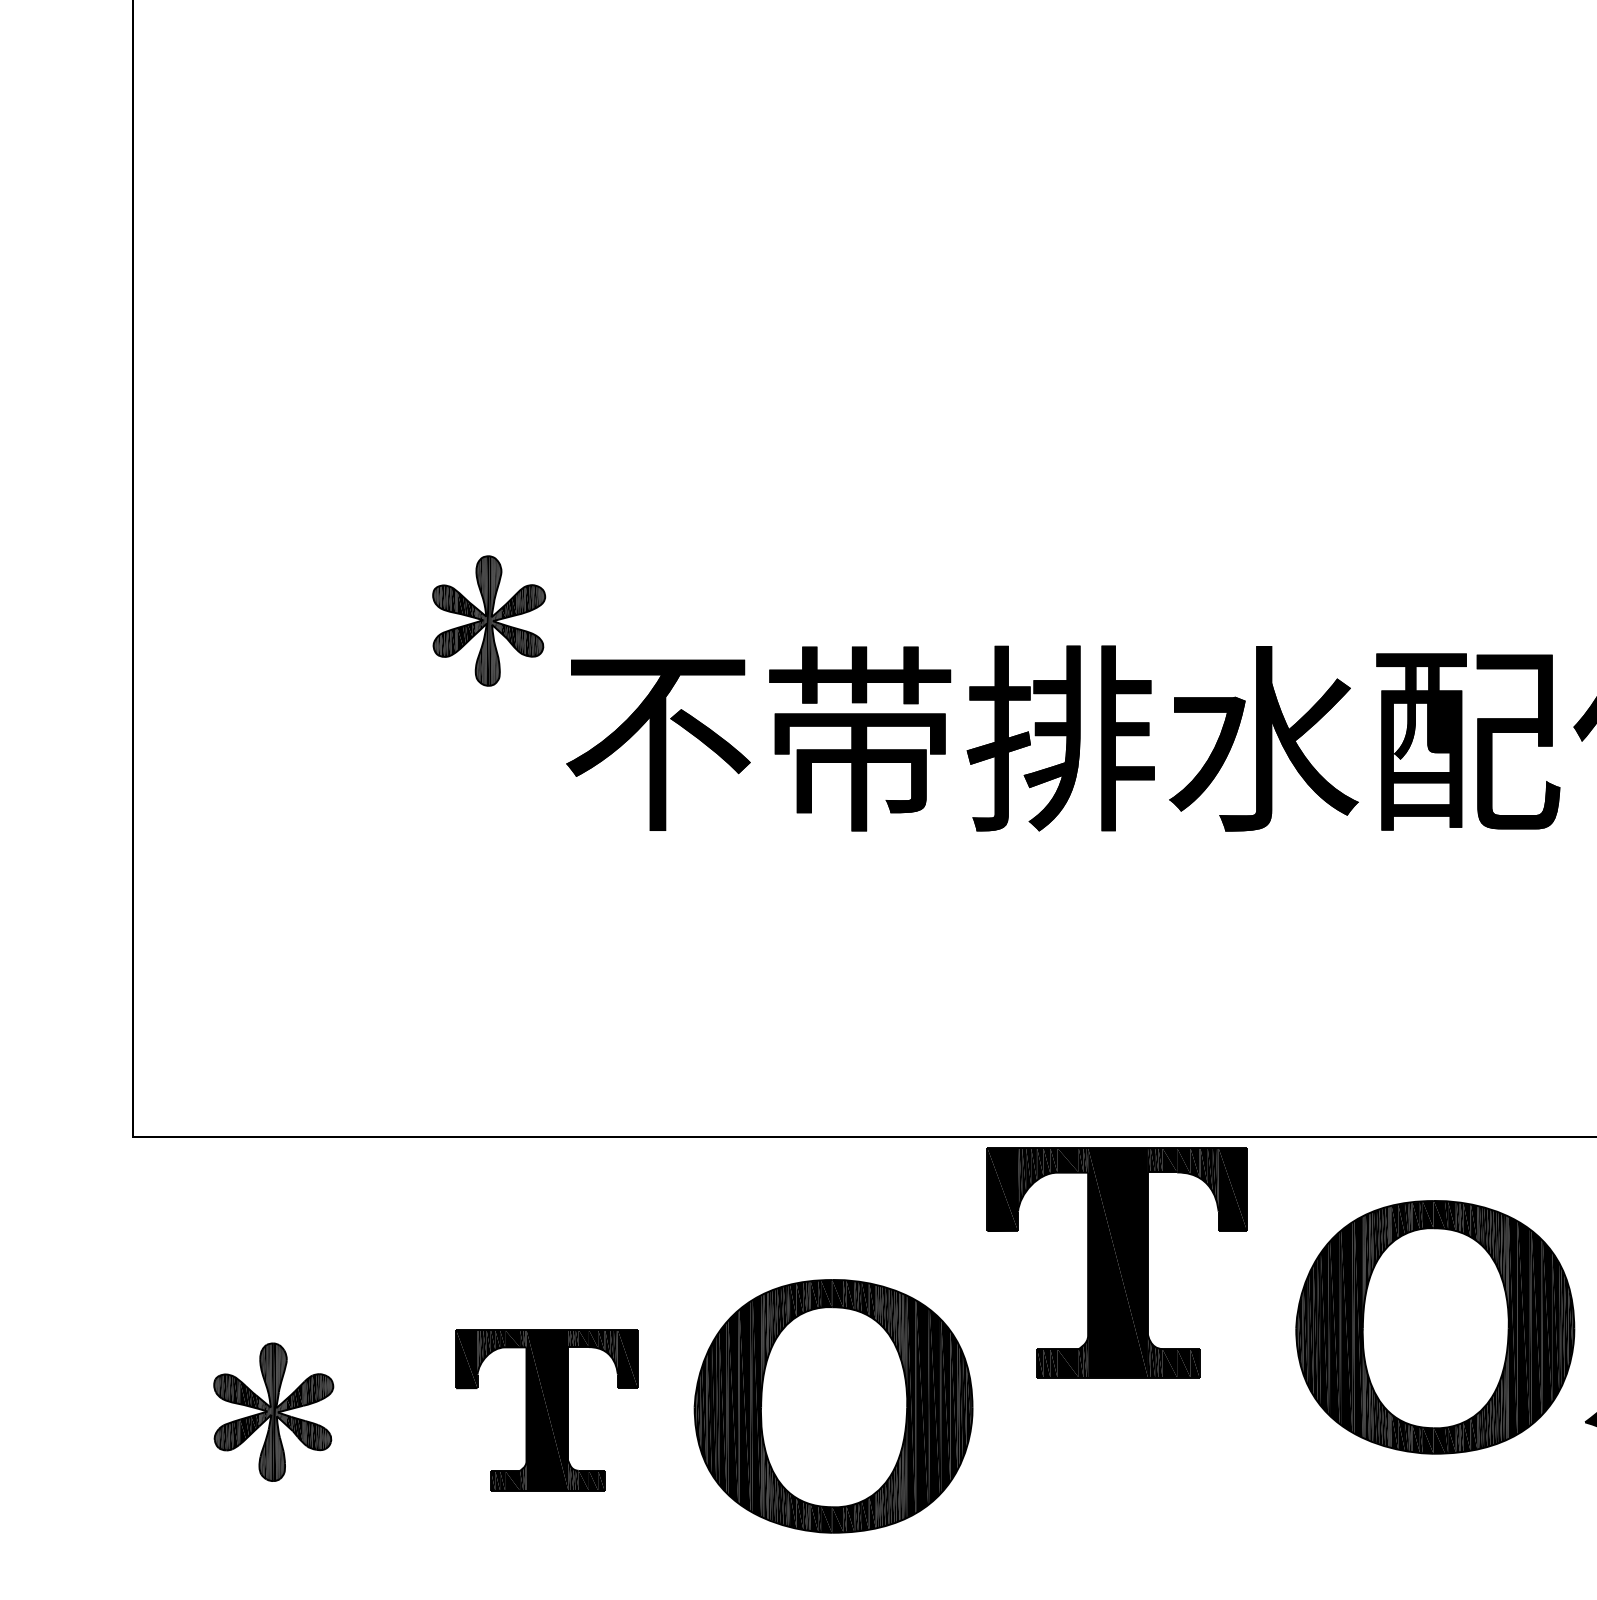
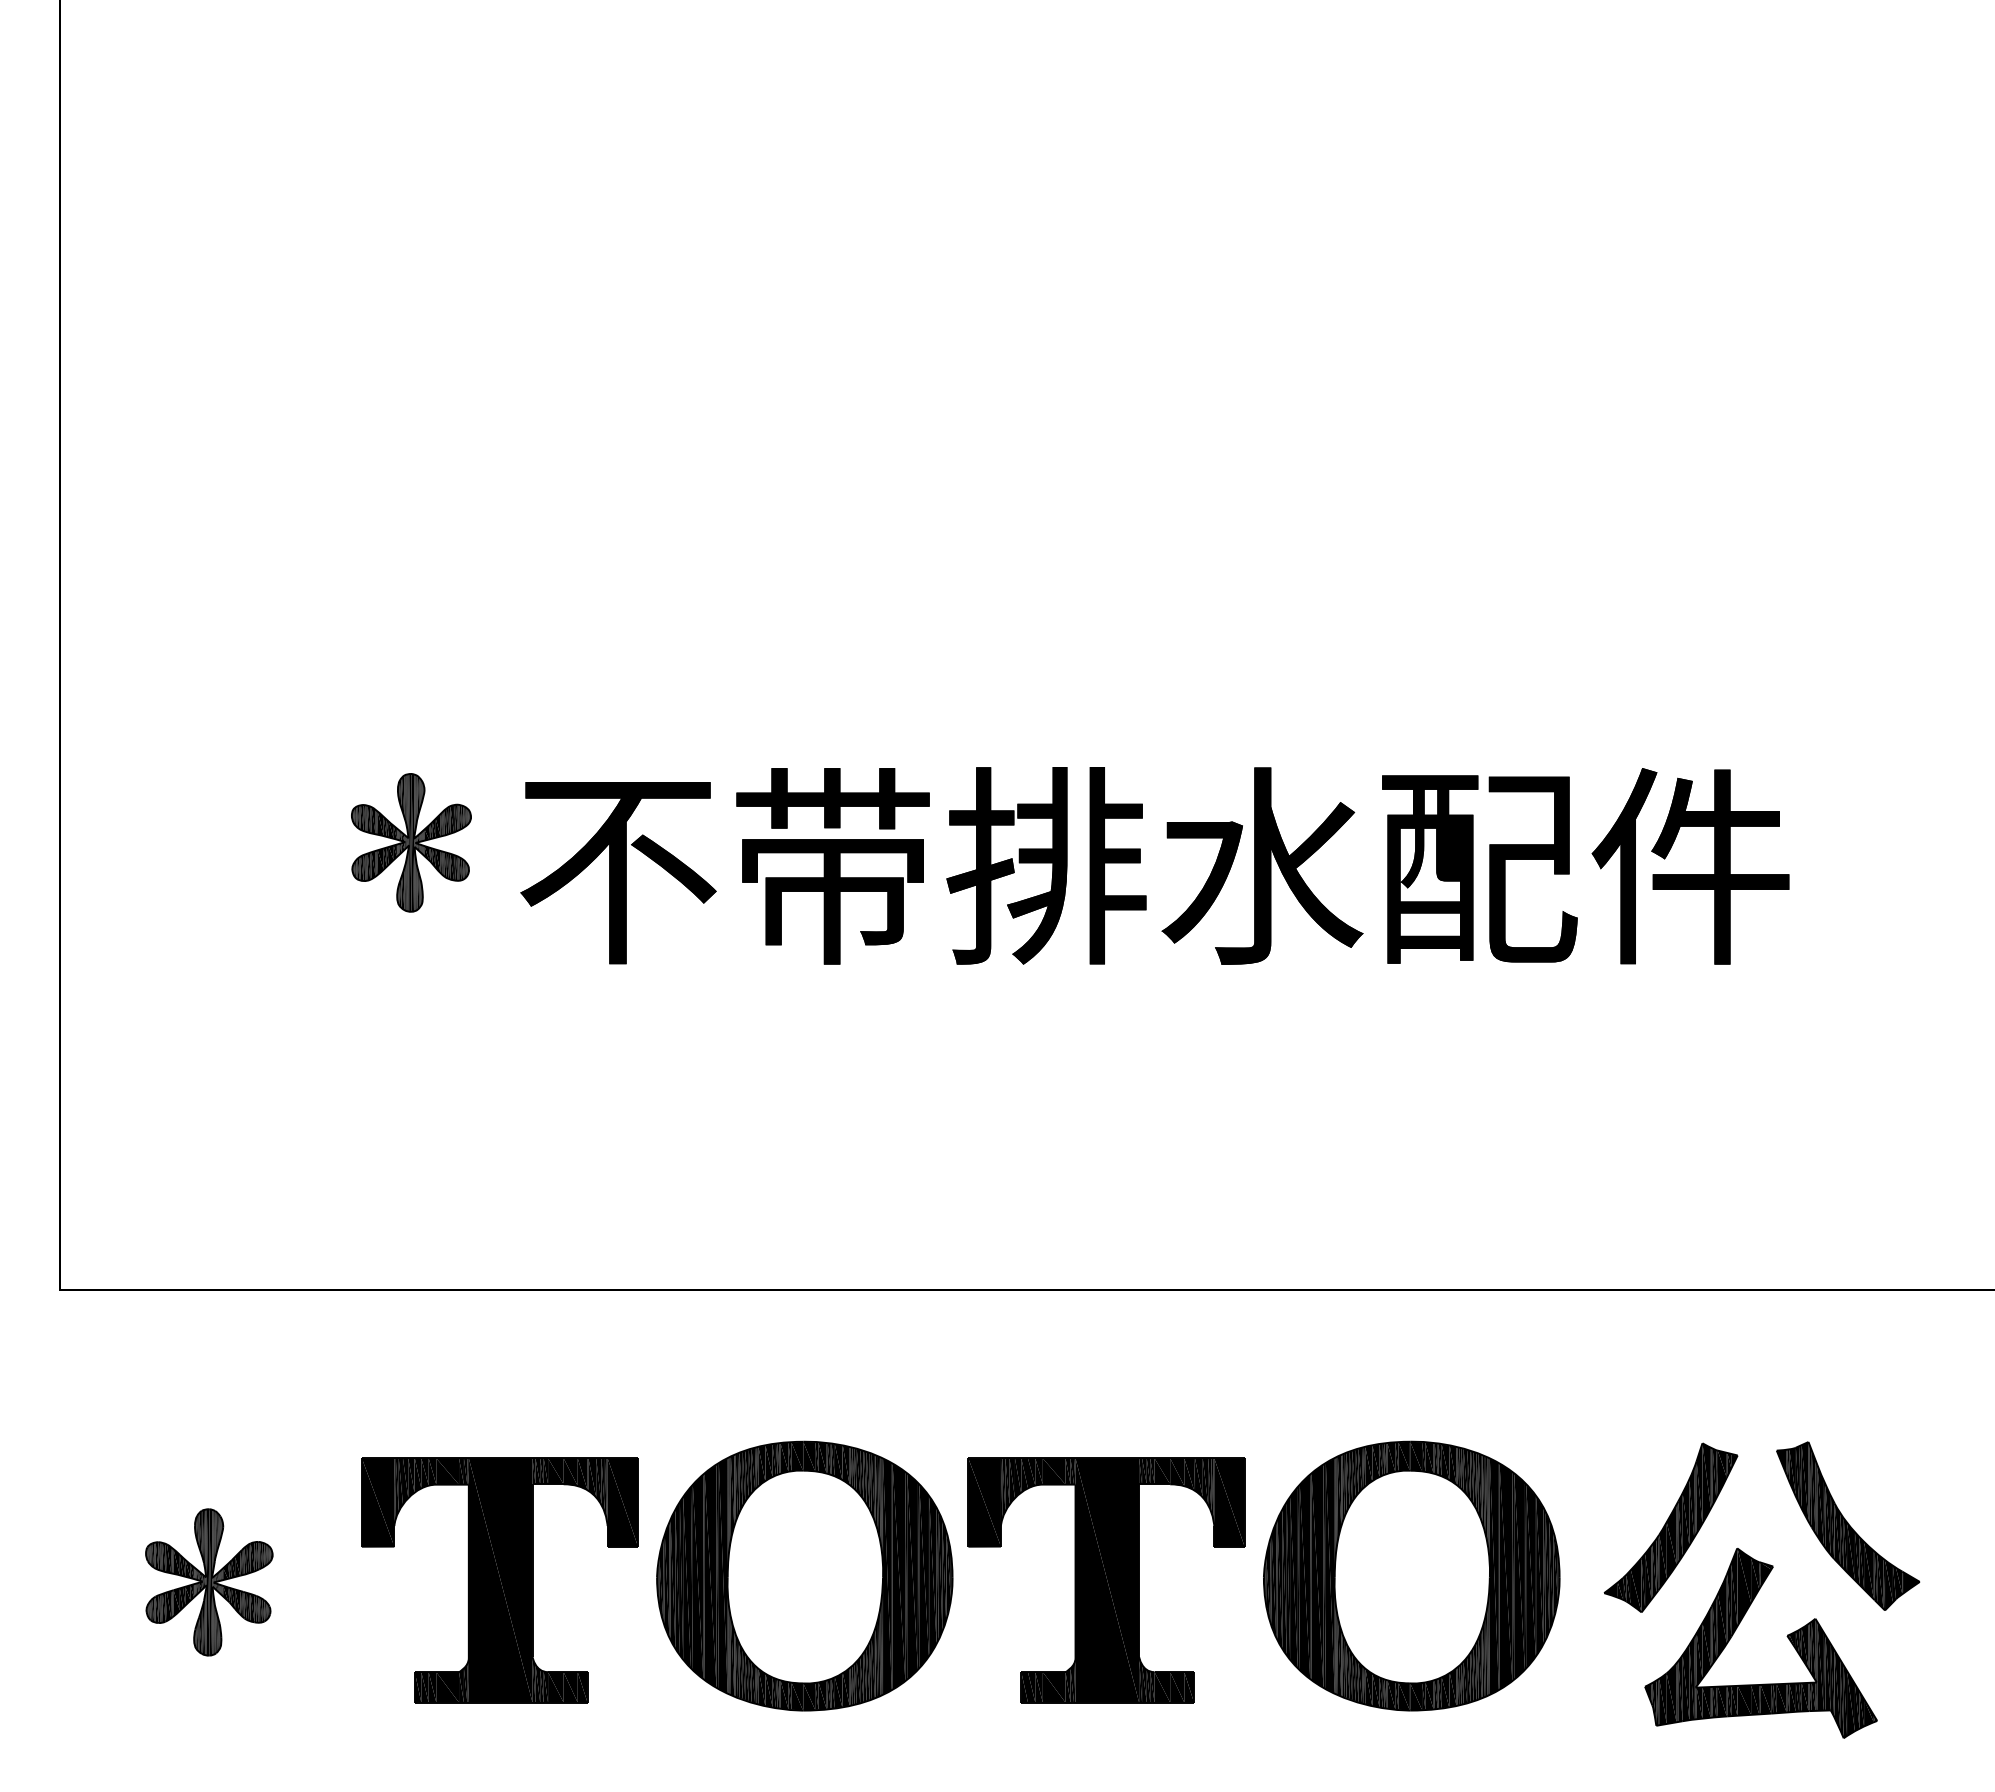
part: (489, 620) -> (411, 842), moved
part: (1117, 1262) -> (1106, 1580), moved
part: (1435, 1326) -> (1411, 1575), moved
part: (546, 1410) -> (499, 1580), size x1.43

